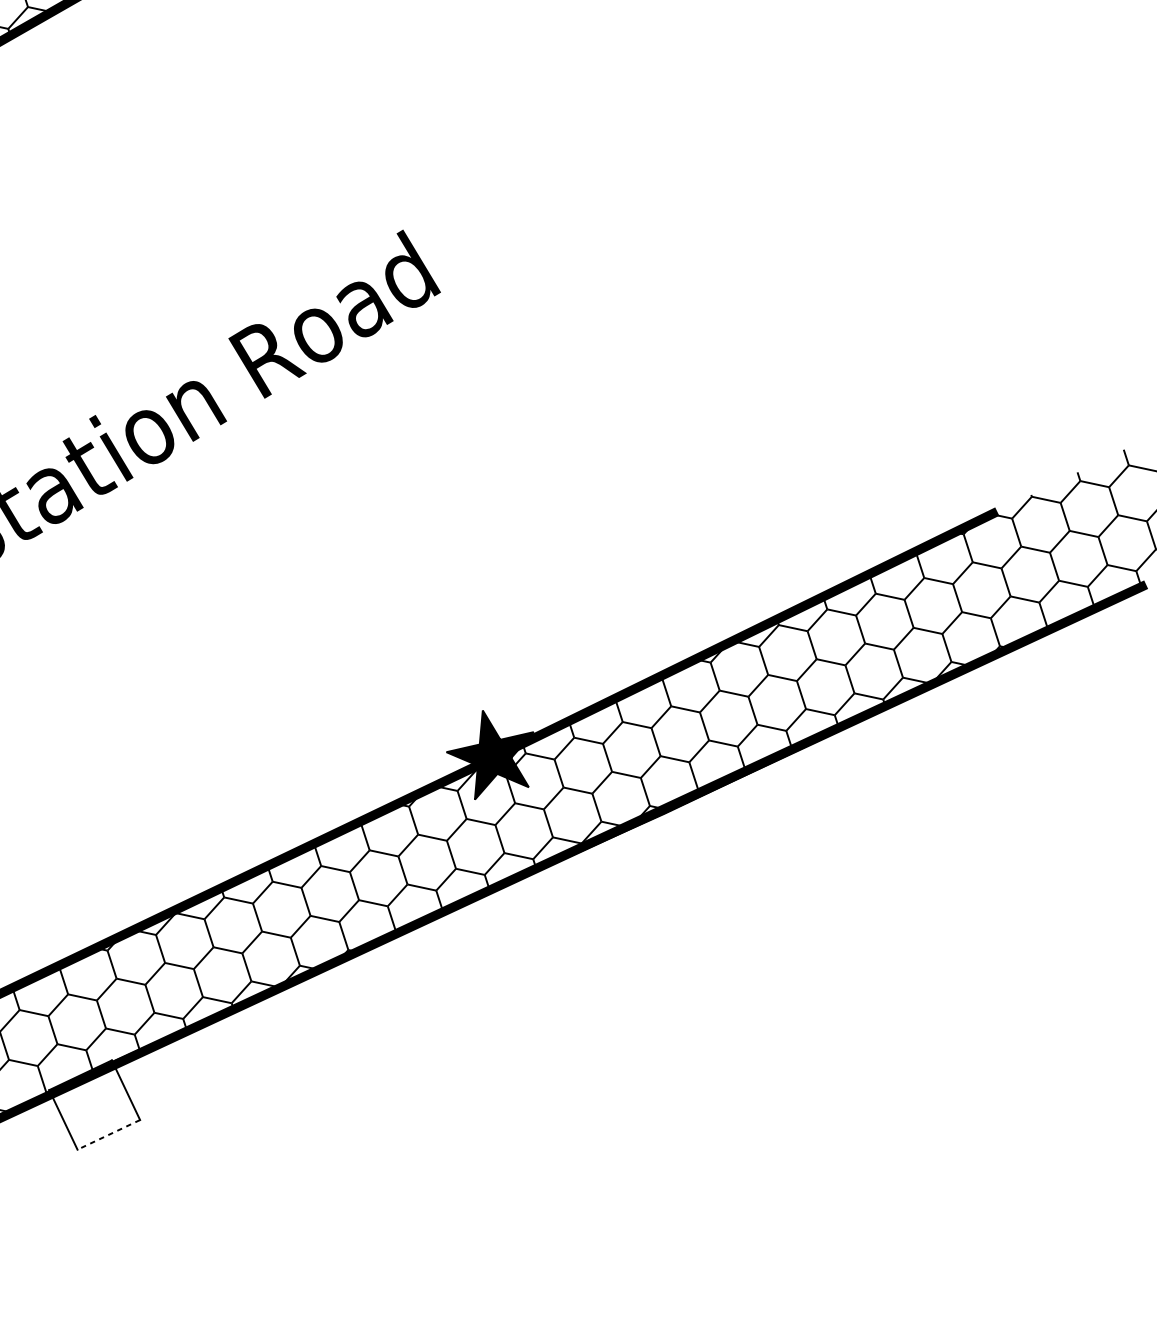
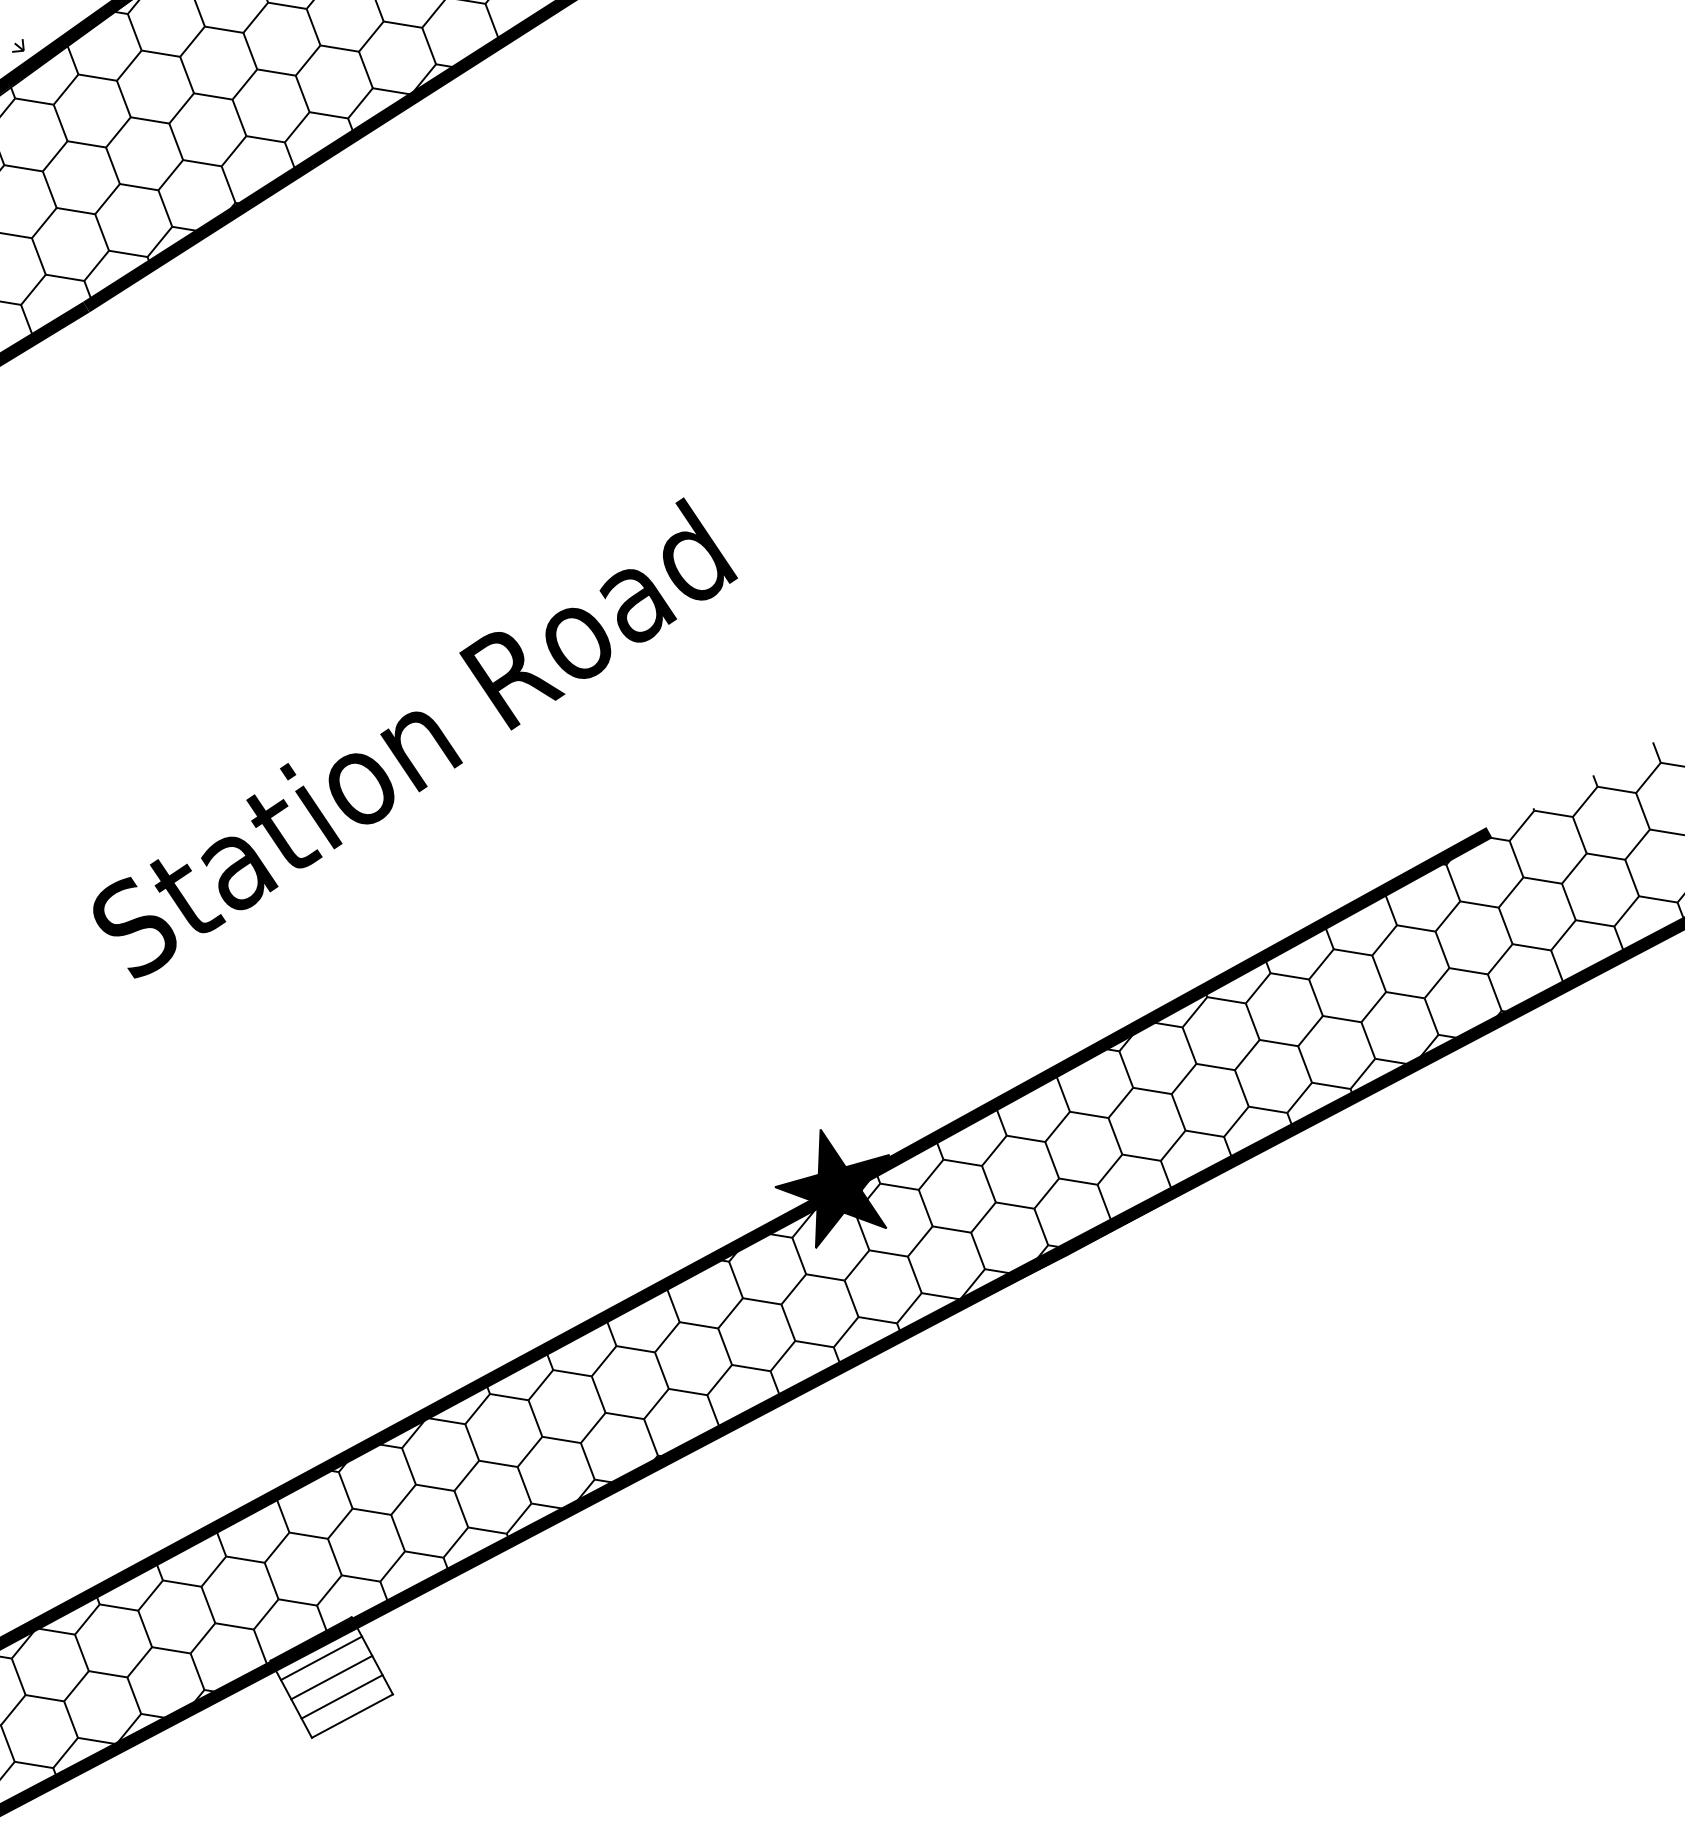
line: (87, 1090) -> (321, 1658), added
line: (94, 1105) -> (331, 1677), added
line: (101, 1119) -> (341, 1696), added
line: (108, 1135) -> (352, 1716), dashed -> solid

